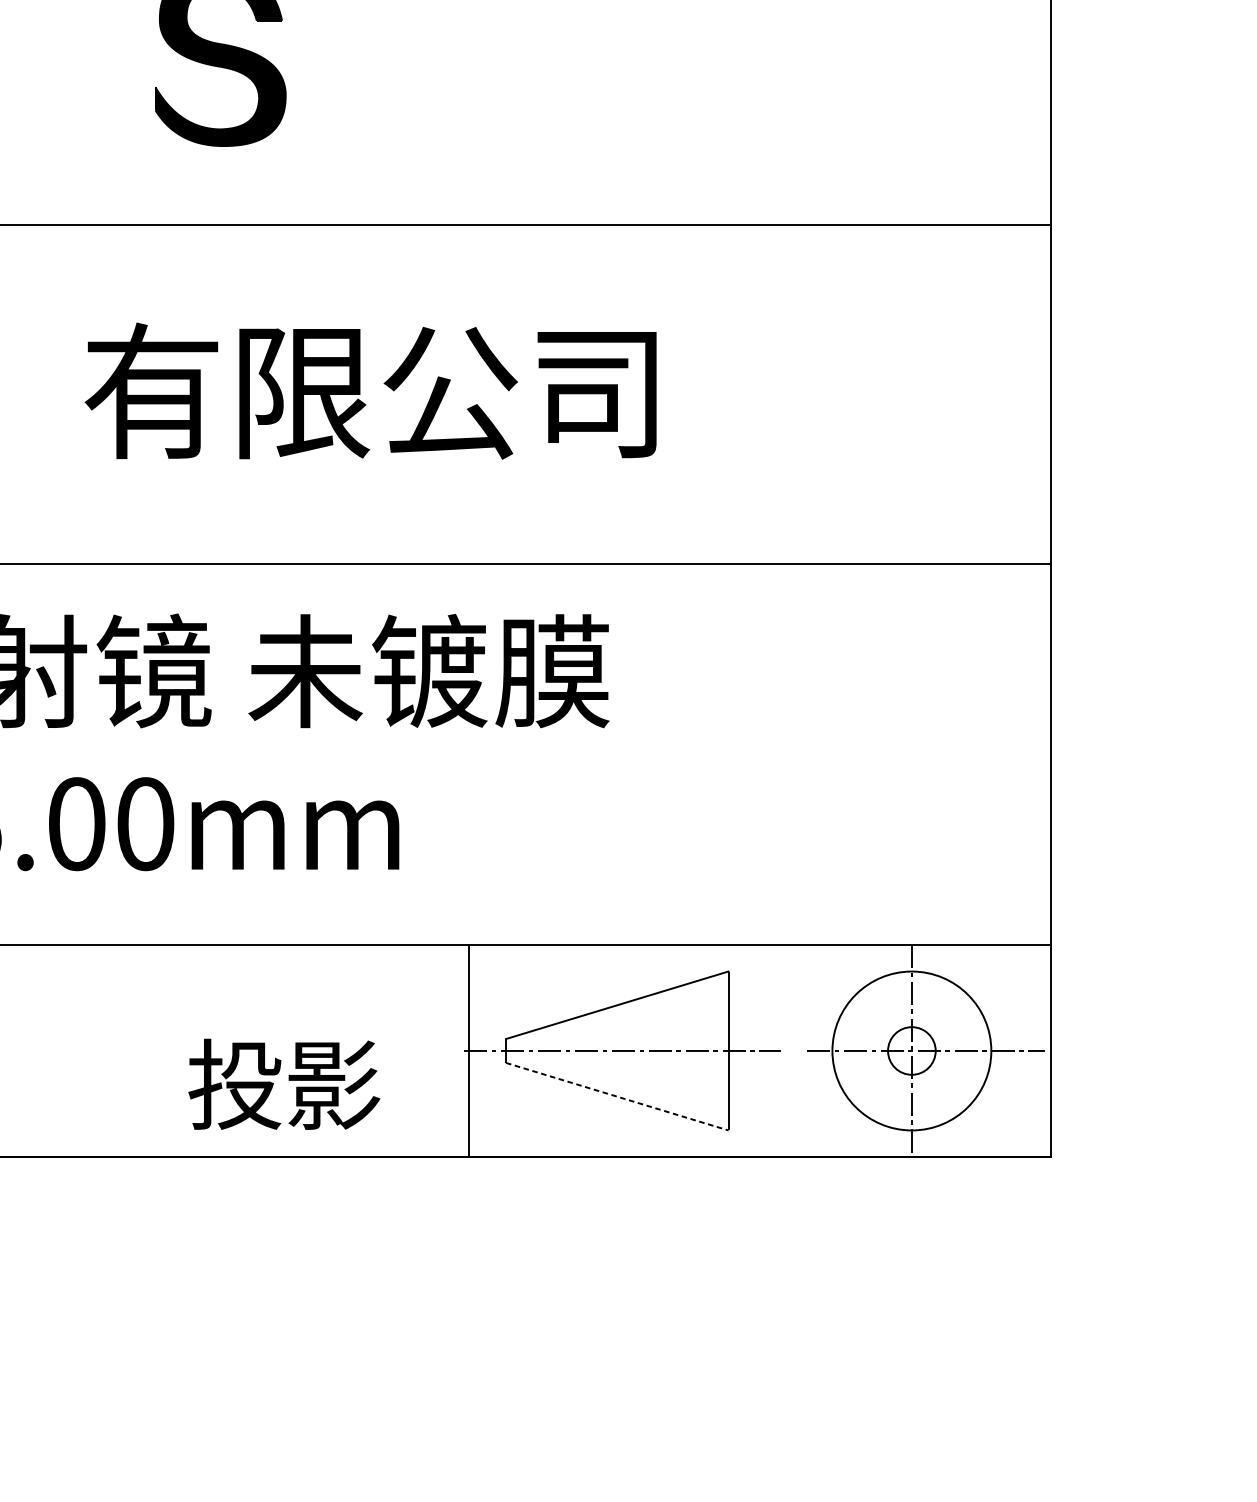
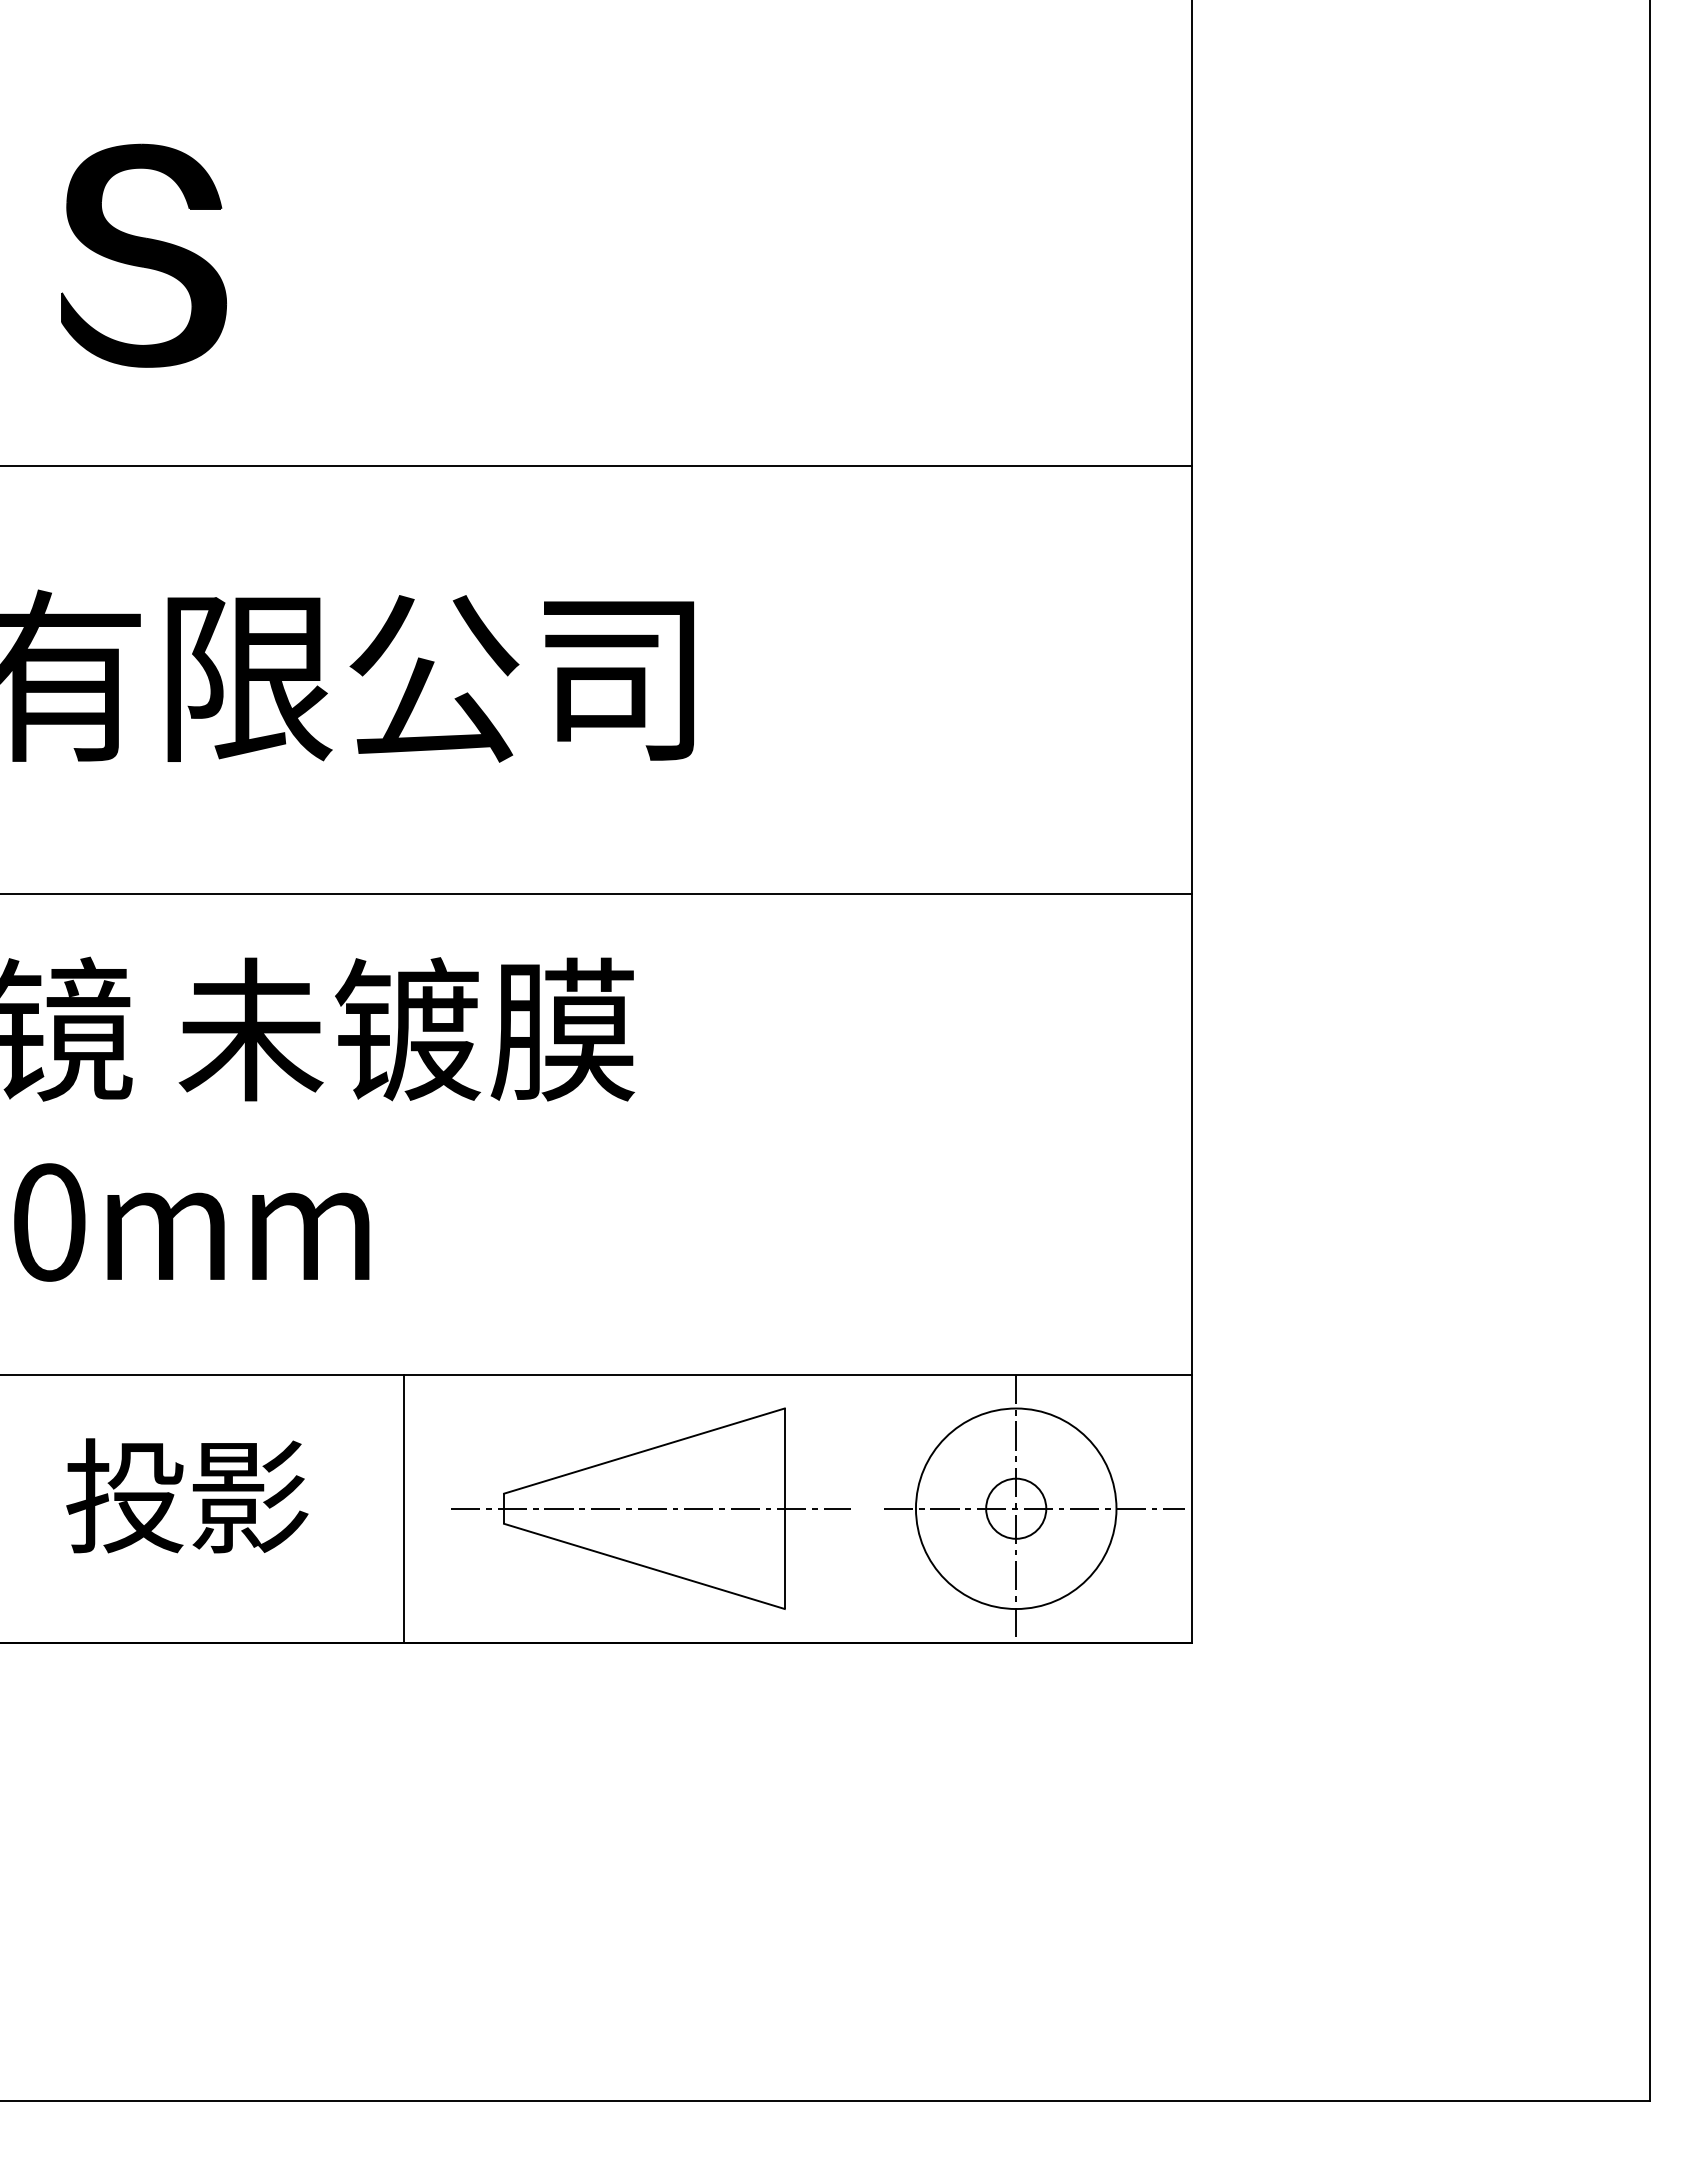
line: (468, 1050) -> (403, 1508), moved
text: (284, 1084) -> (187, 1495), moved
line: (617, 1096) -> (644, 1566), dashed -> solid

